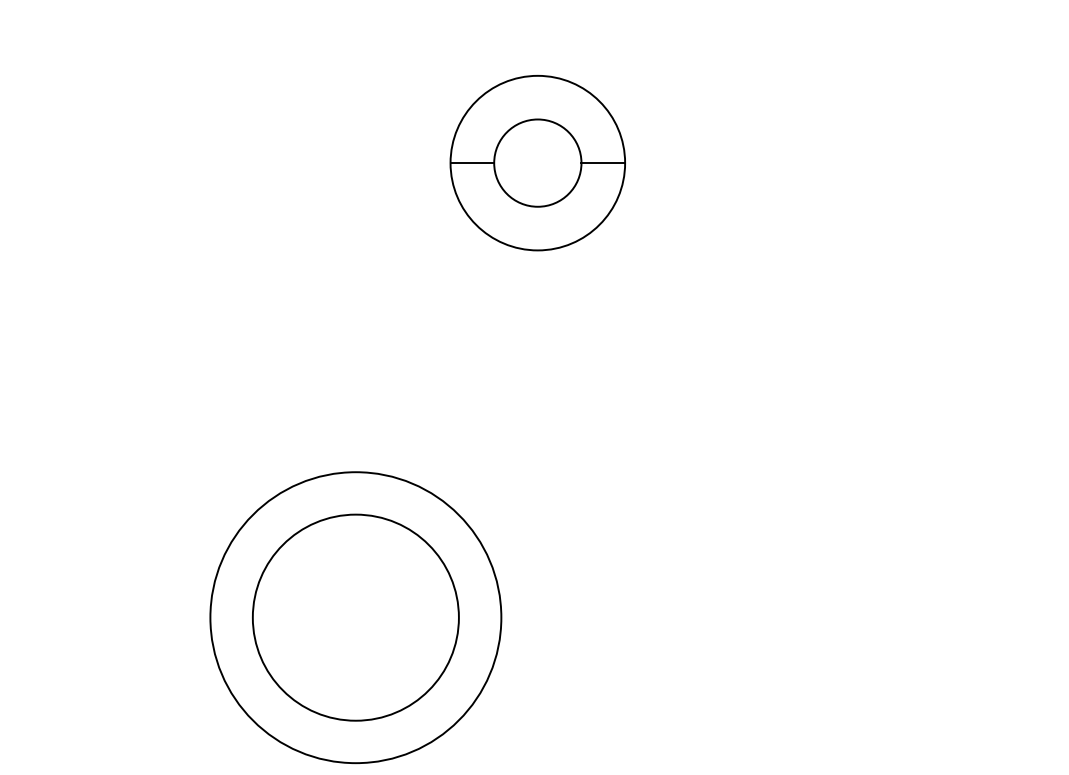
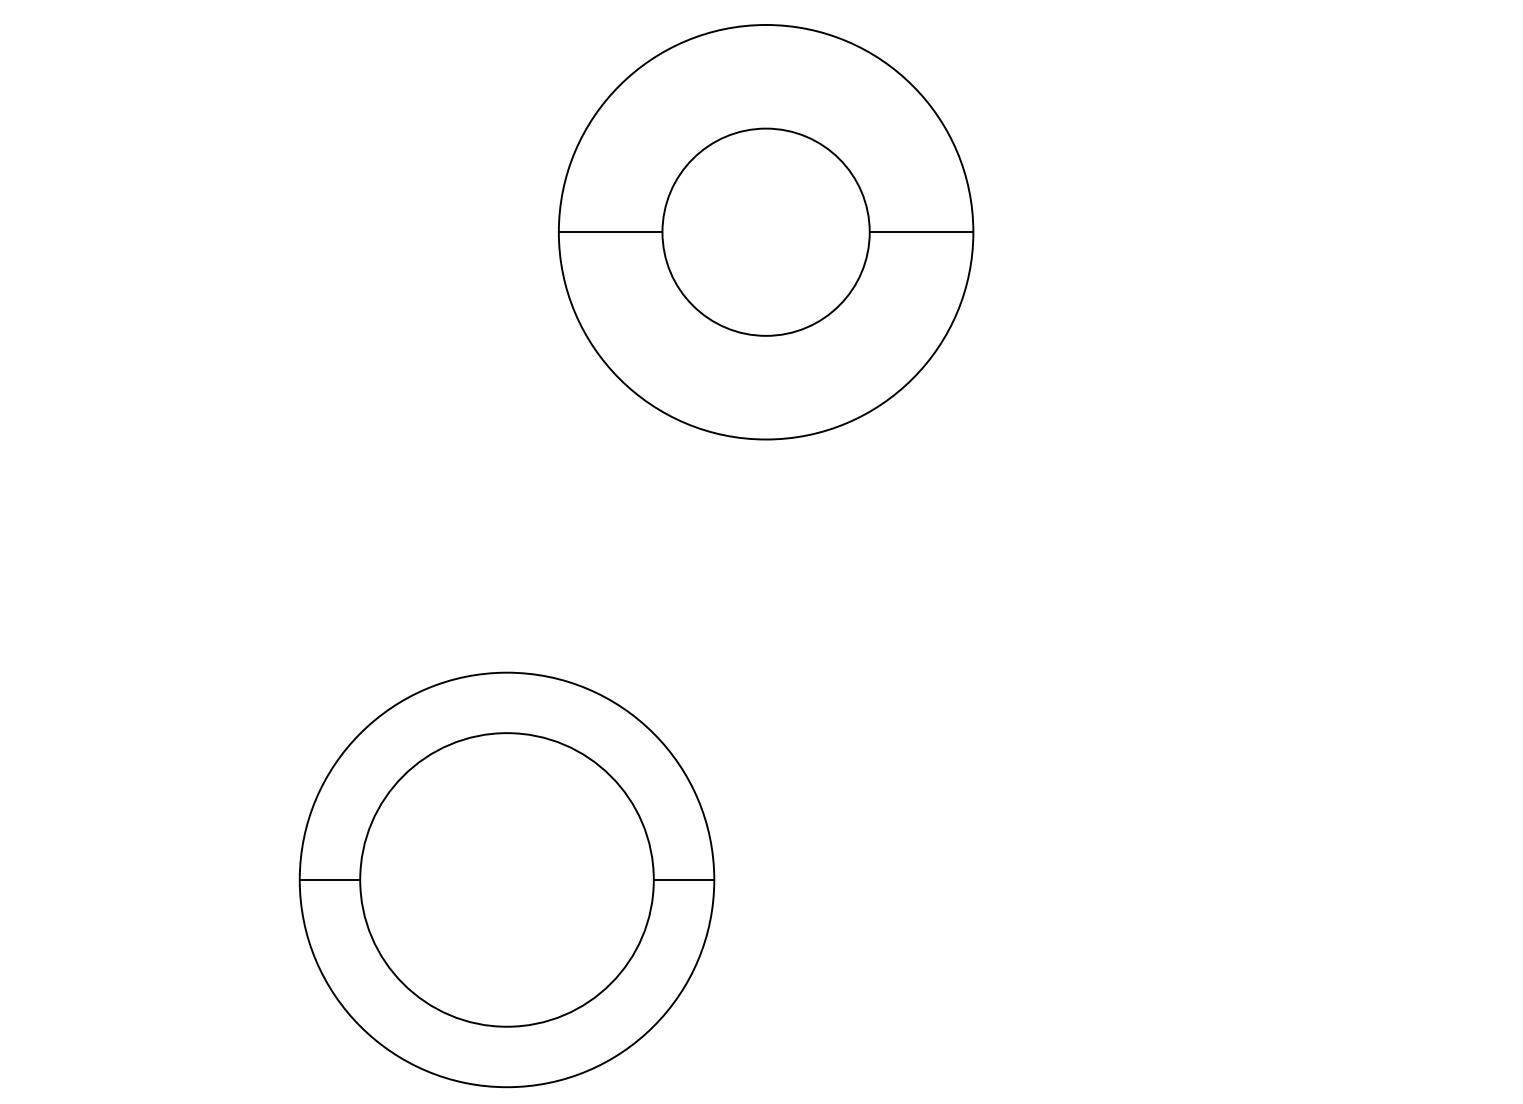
part: (538, 163) -> (766, 232), size x1.67
line: (231, 617) -> (329, 879), added
line: (479, 617) -> (683, 879), added

